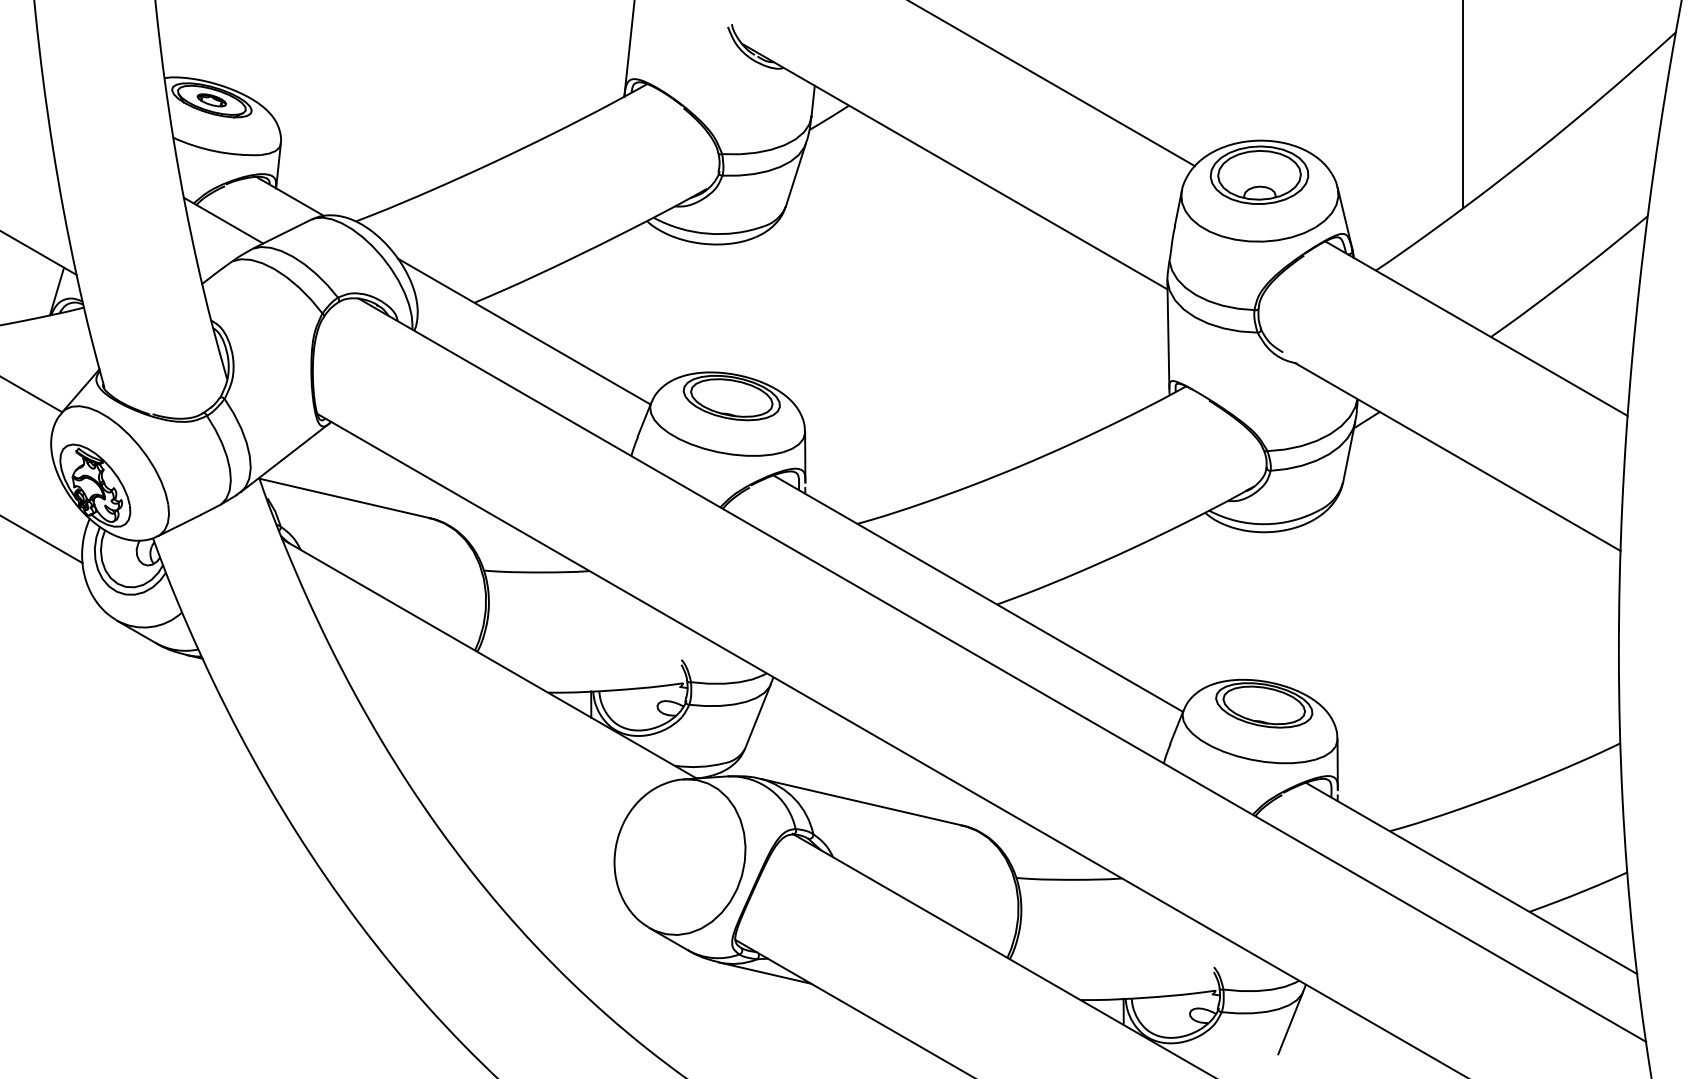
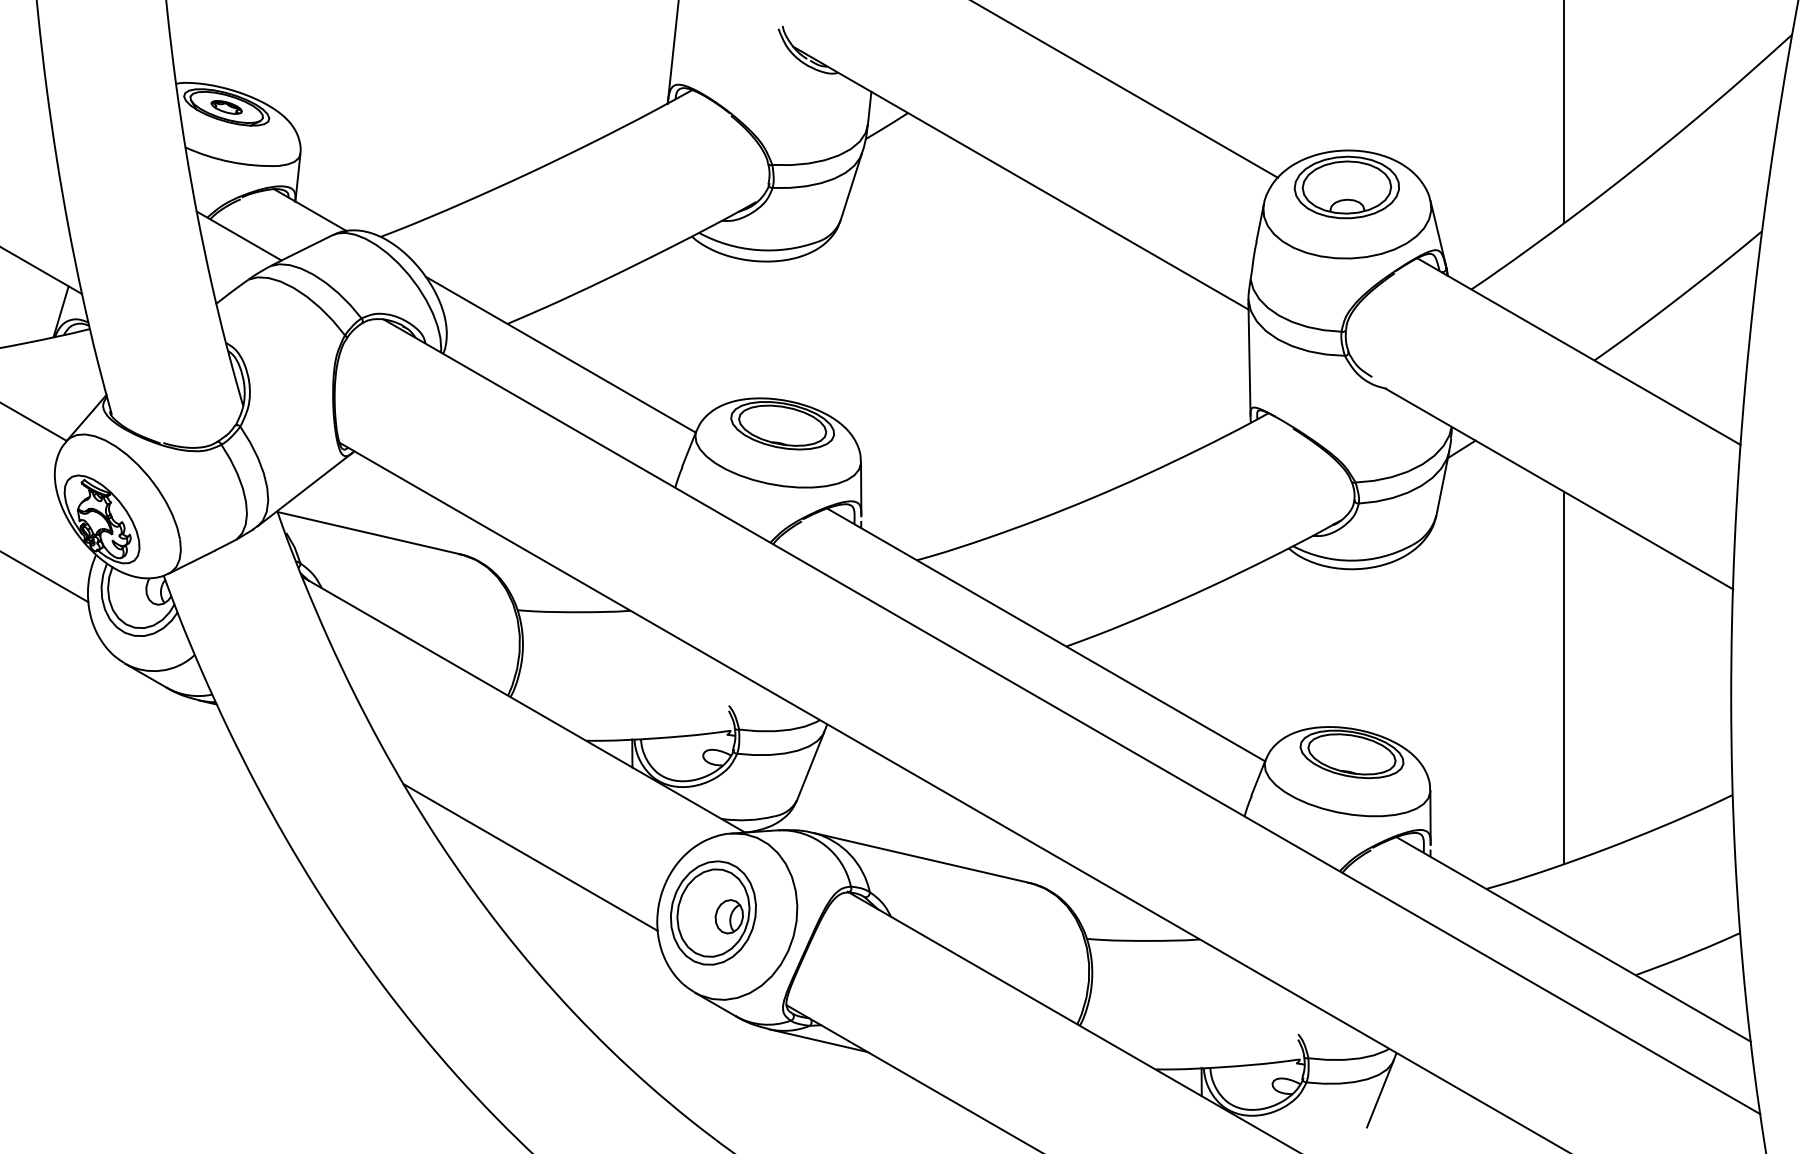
line: (1462, 633) -> (1564, 677), added
line: (495, 801) -> (530, 857), added
part: (667, 853) -> (713, 912), added

